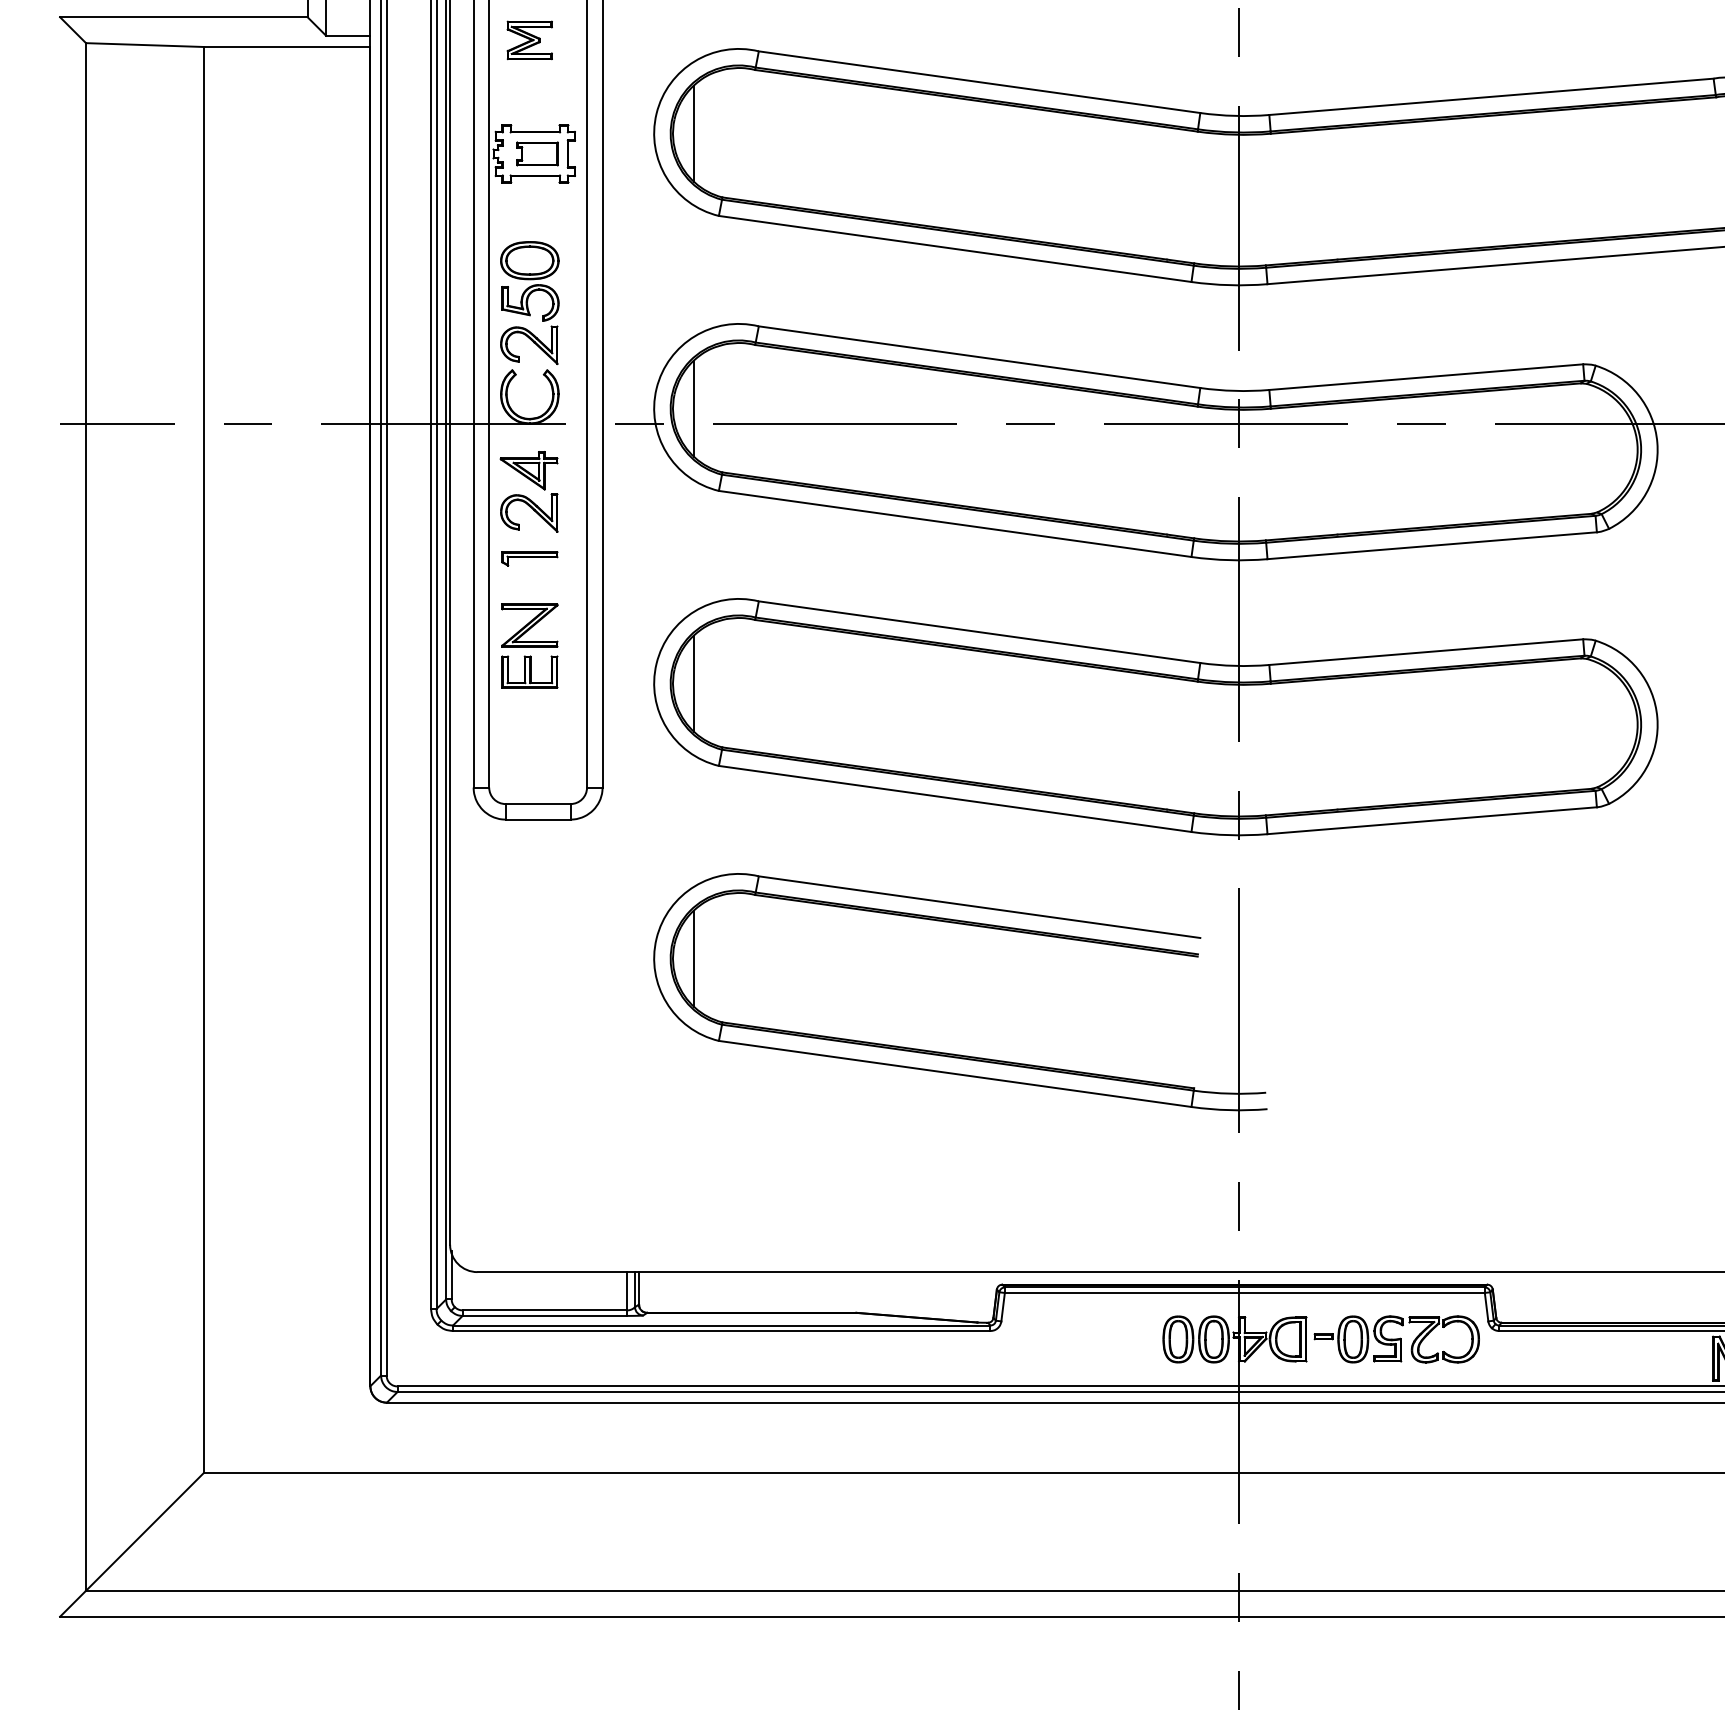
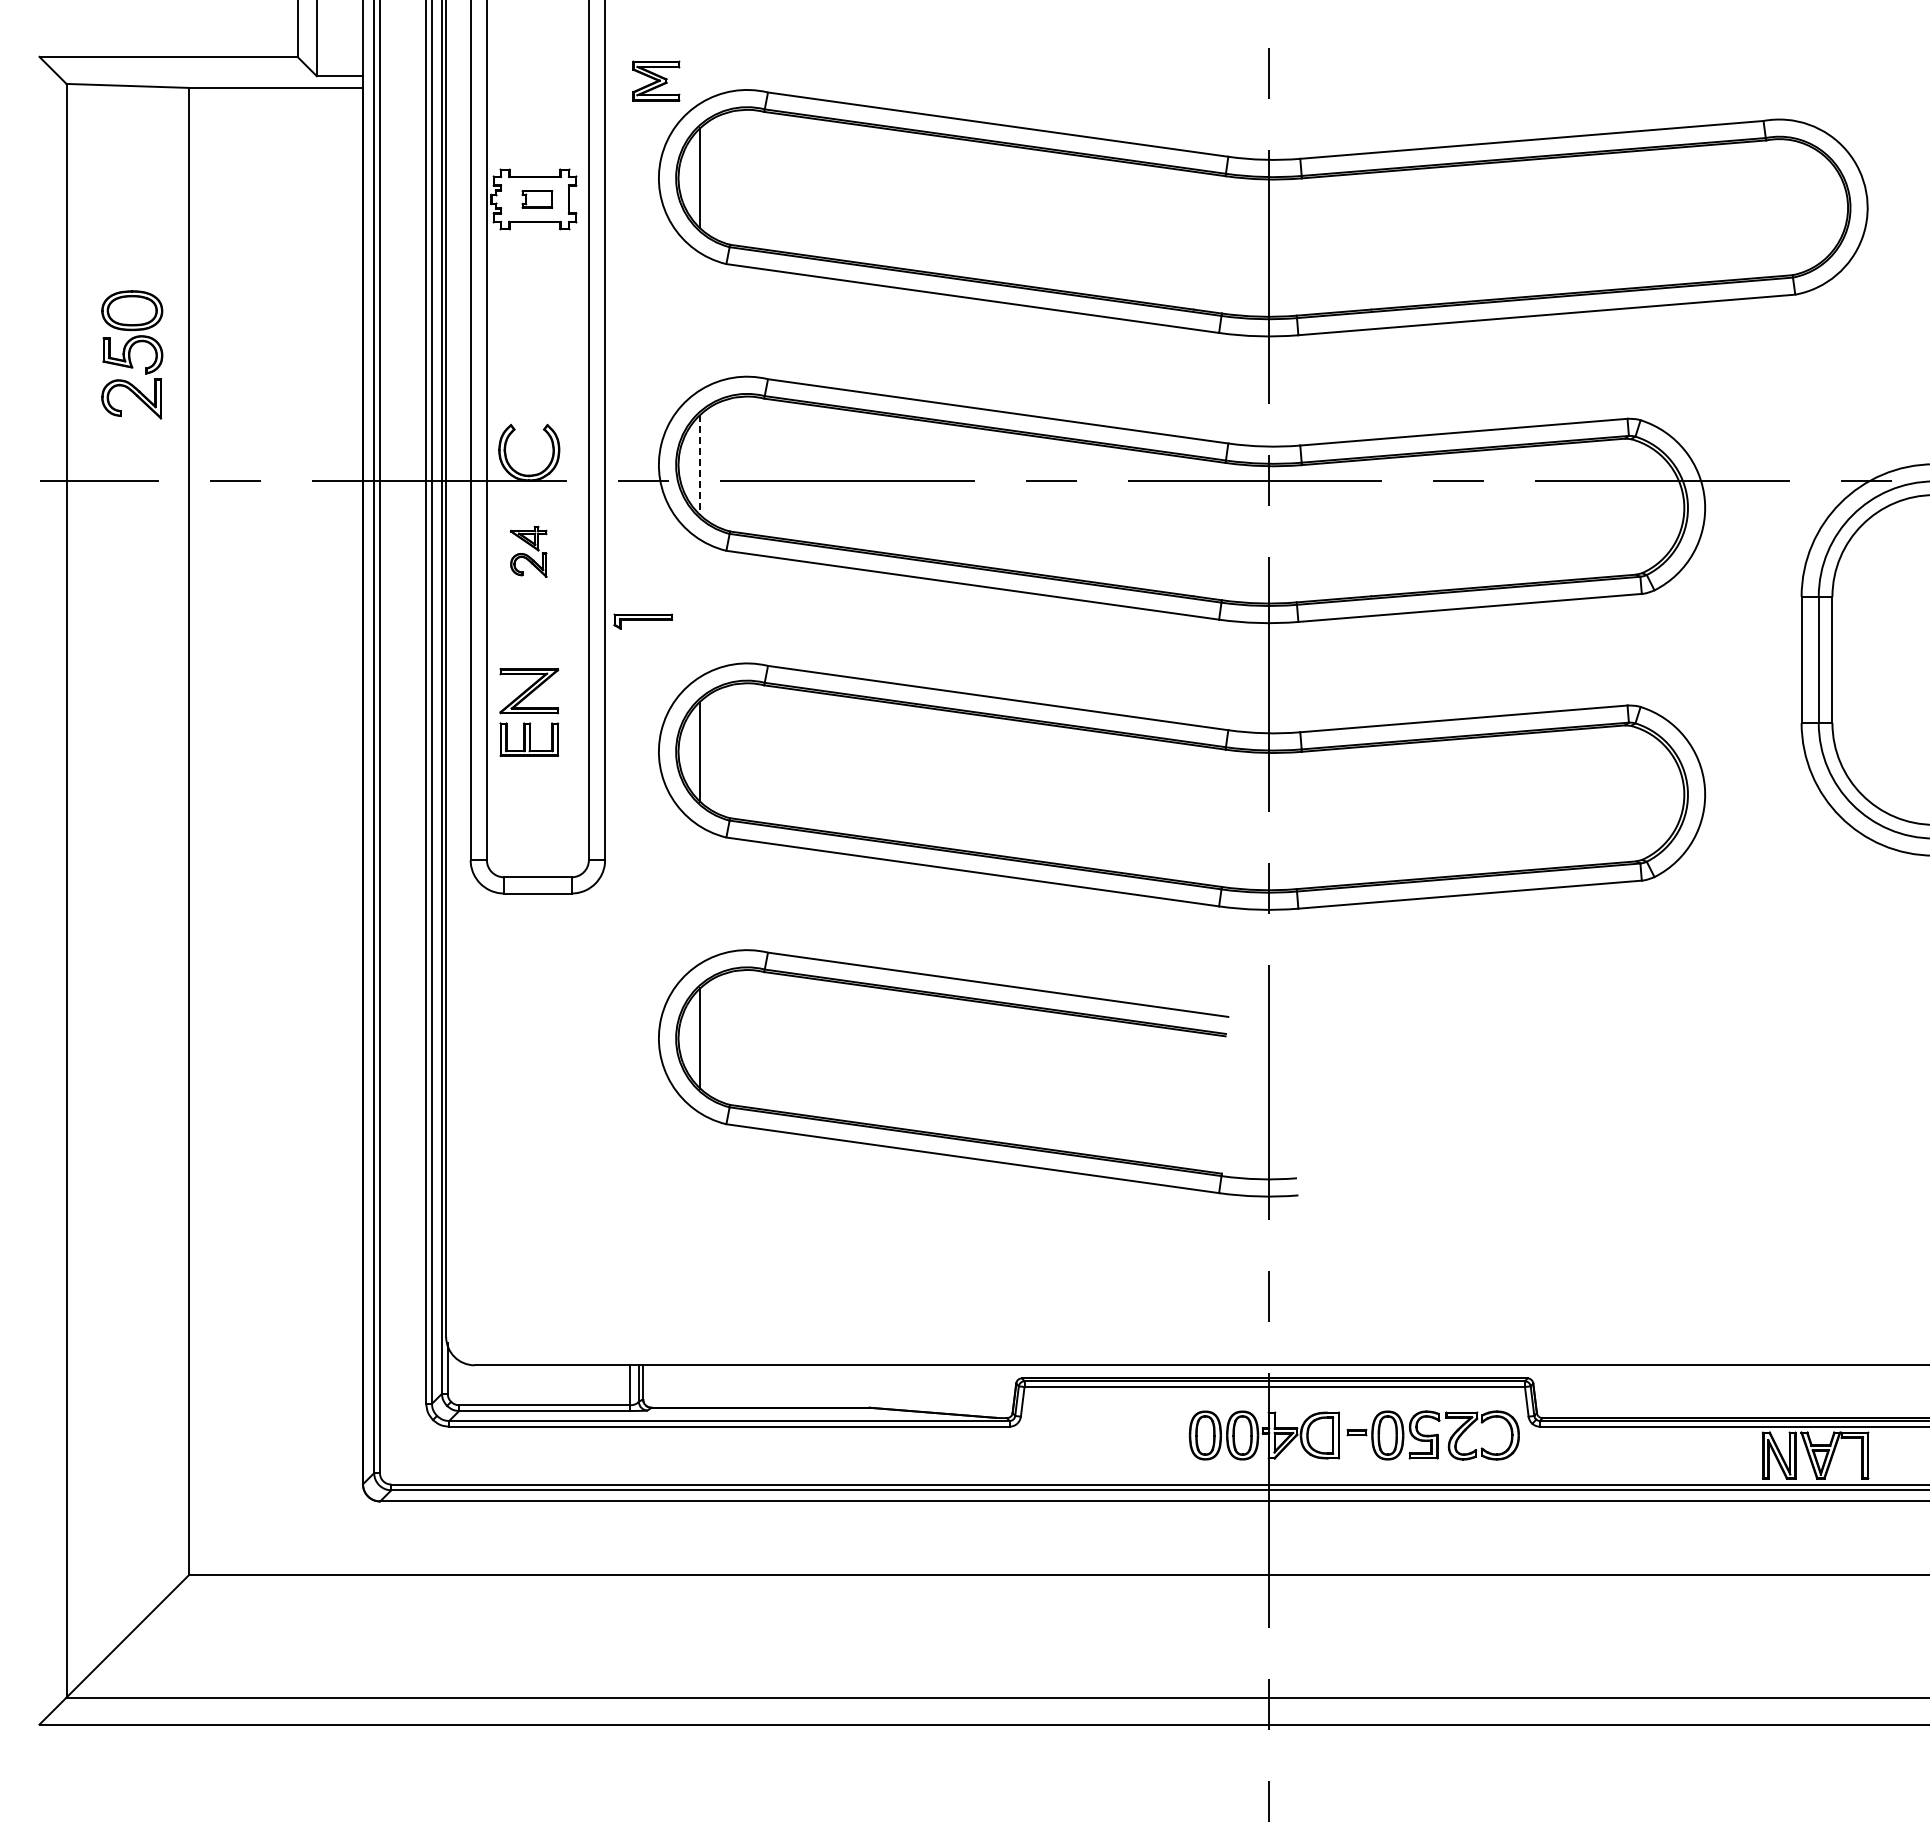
part: (530, 39) -> (656, 80), moved
part: (537, 153) -> (537, 199), size x0.7
part: (530, 302) -> (132, 354), moved
line: (694, 409) -> (700, 465), solid -> dashed
part: (529, 491) -> (528, 551), size x0.6
part: (529, 558) -> (642, 621), moved

